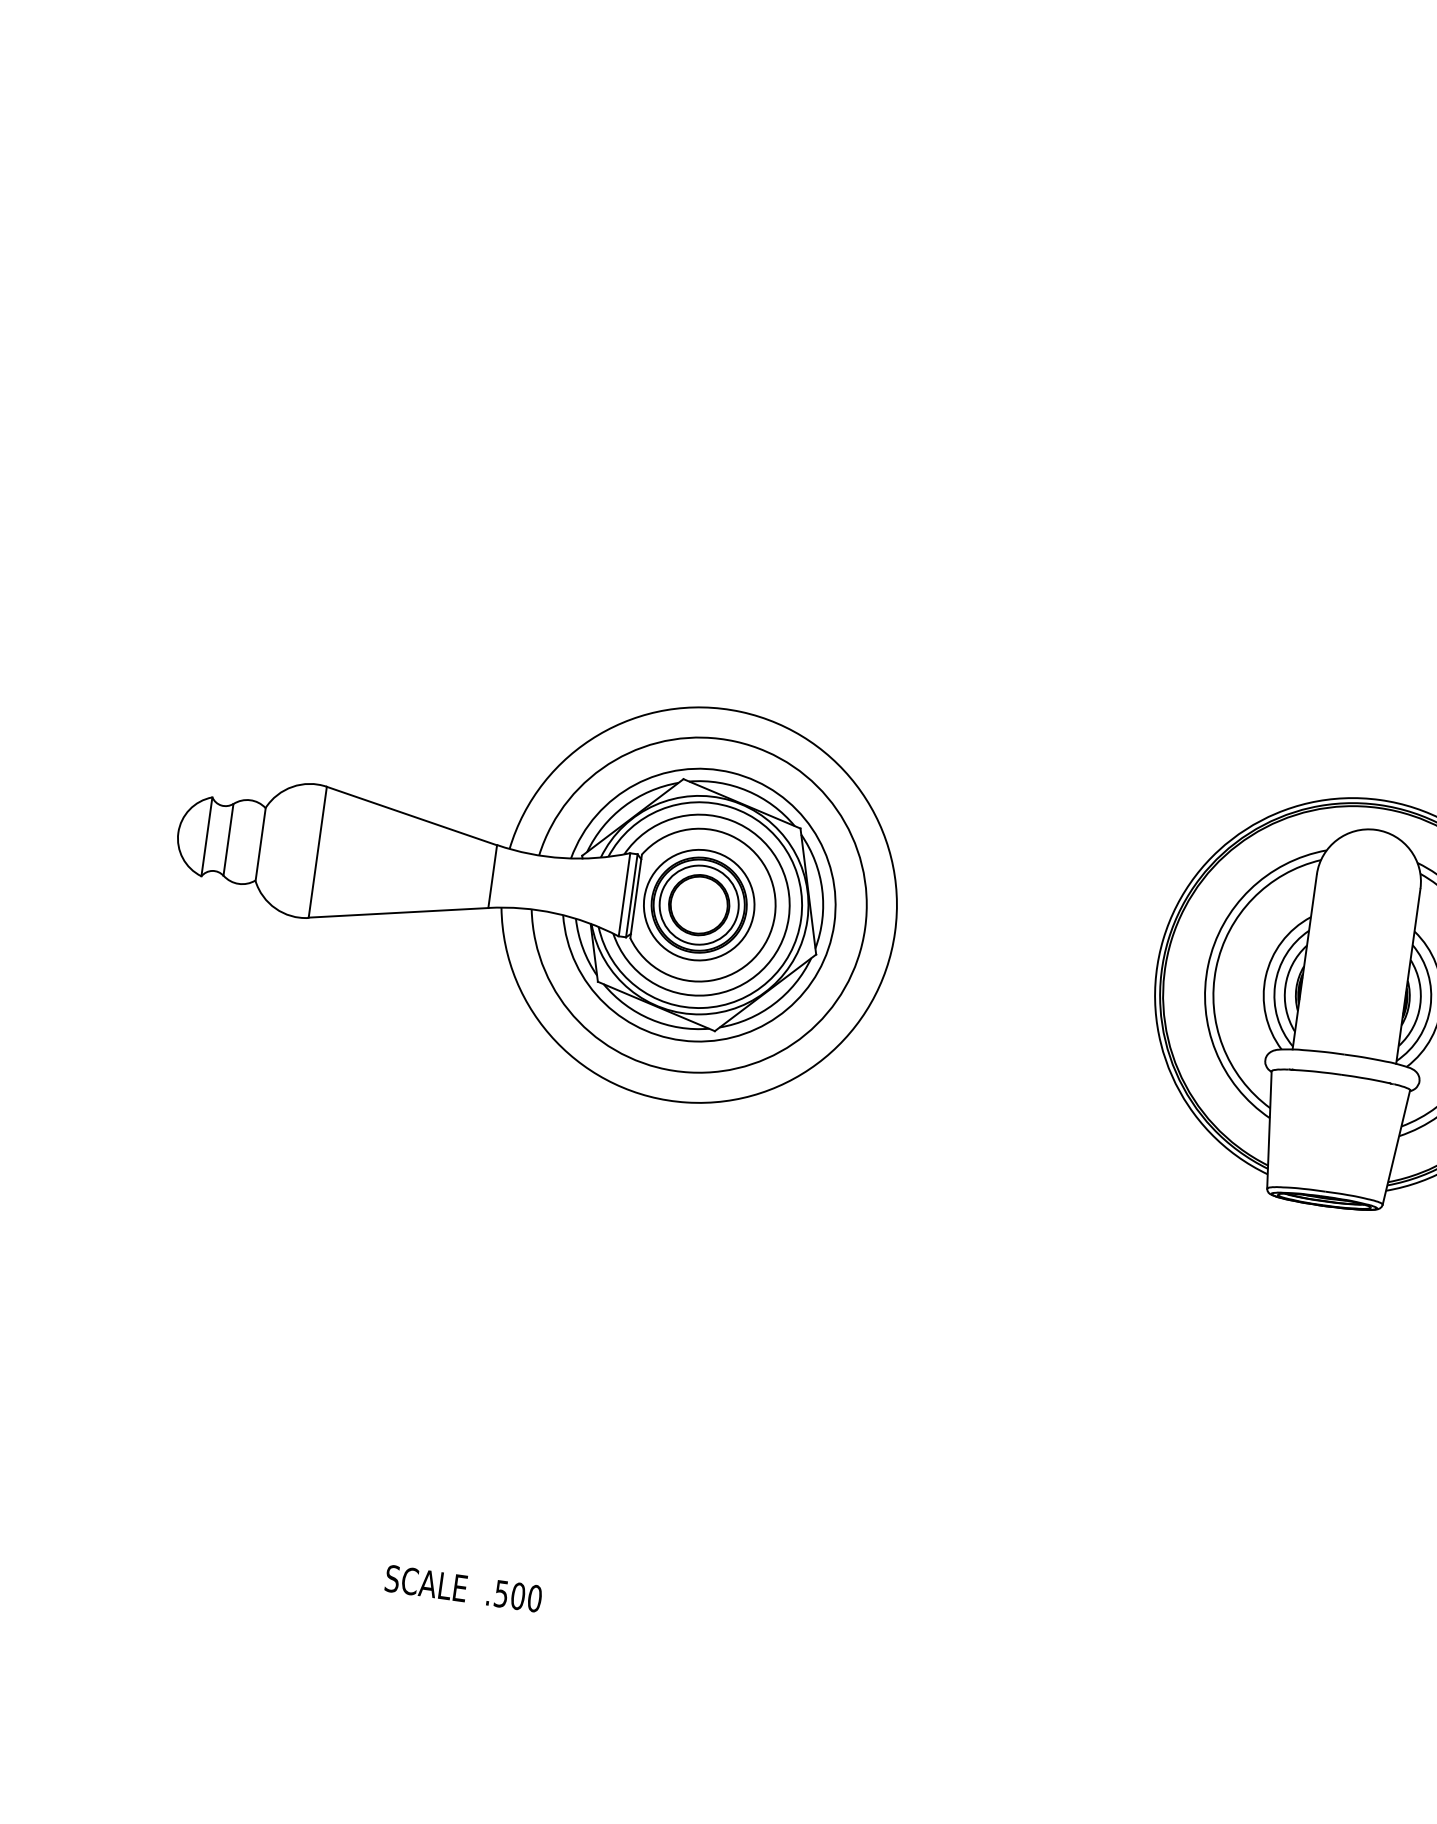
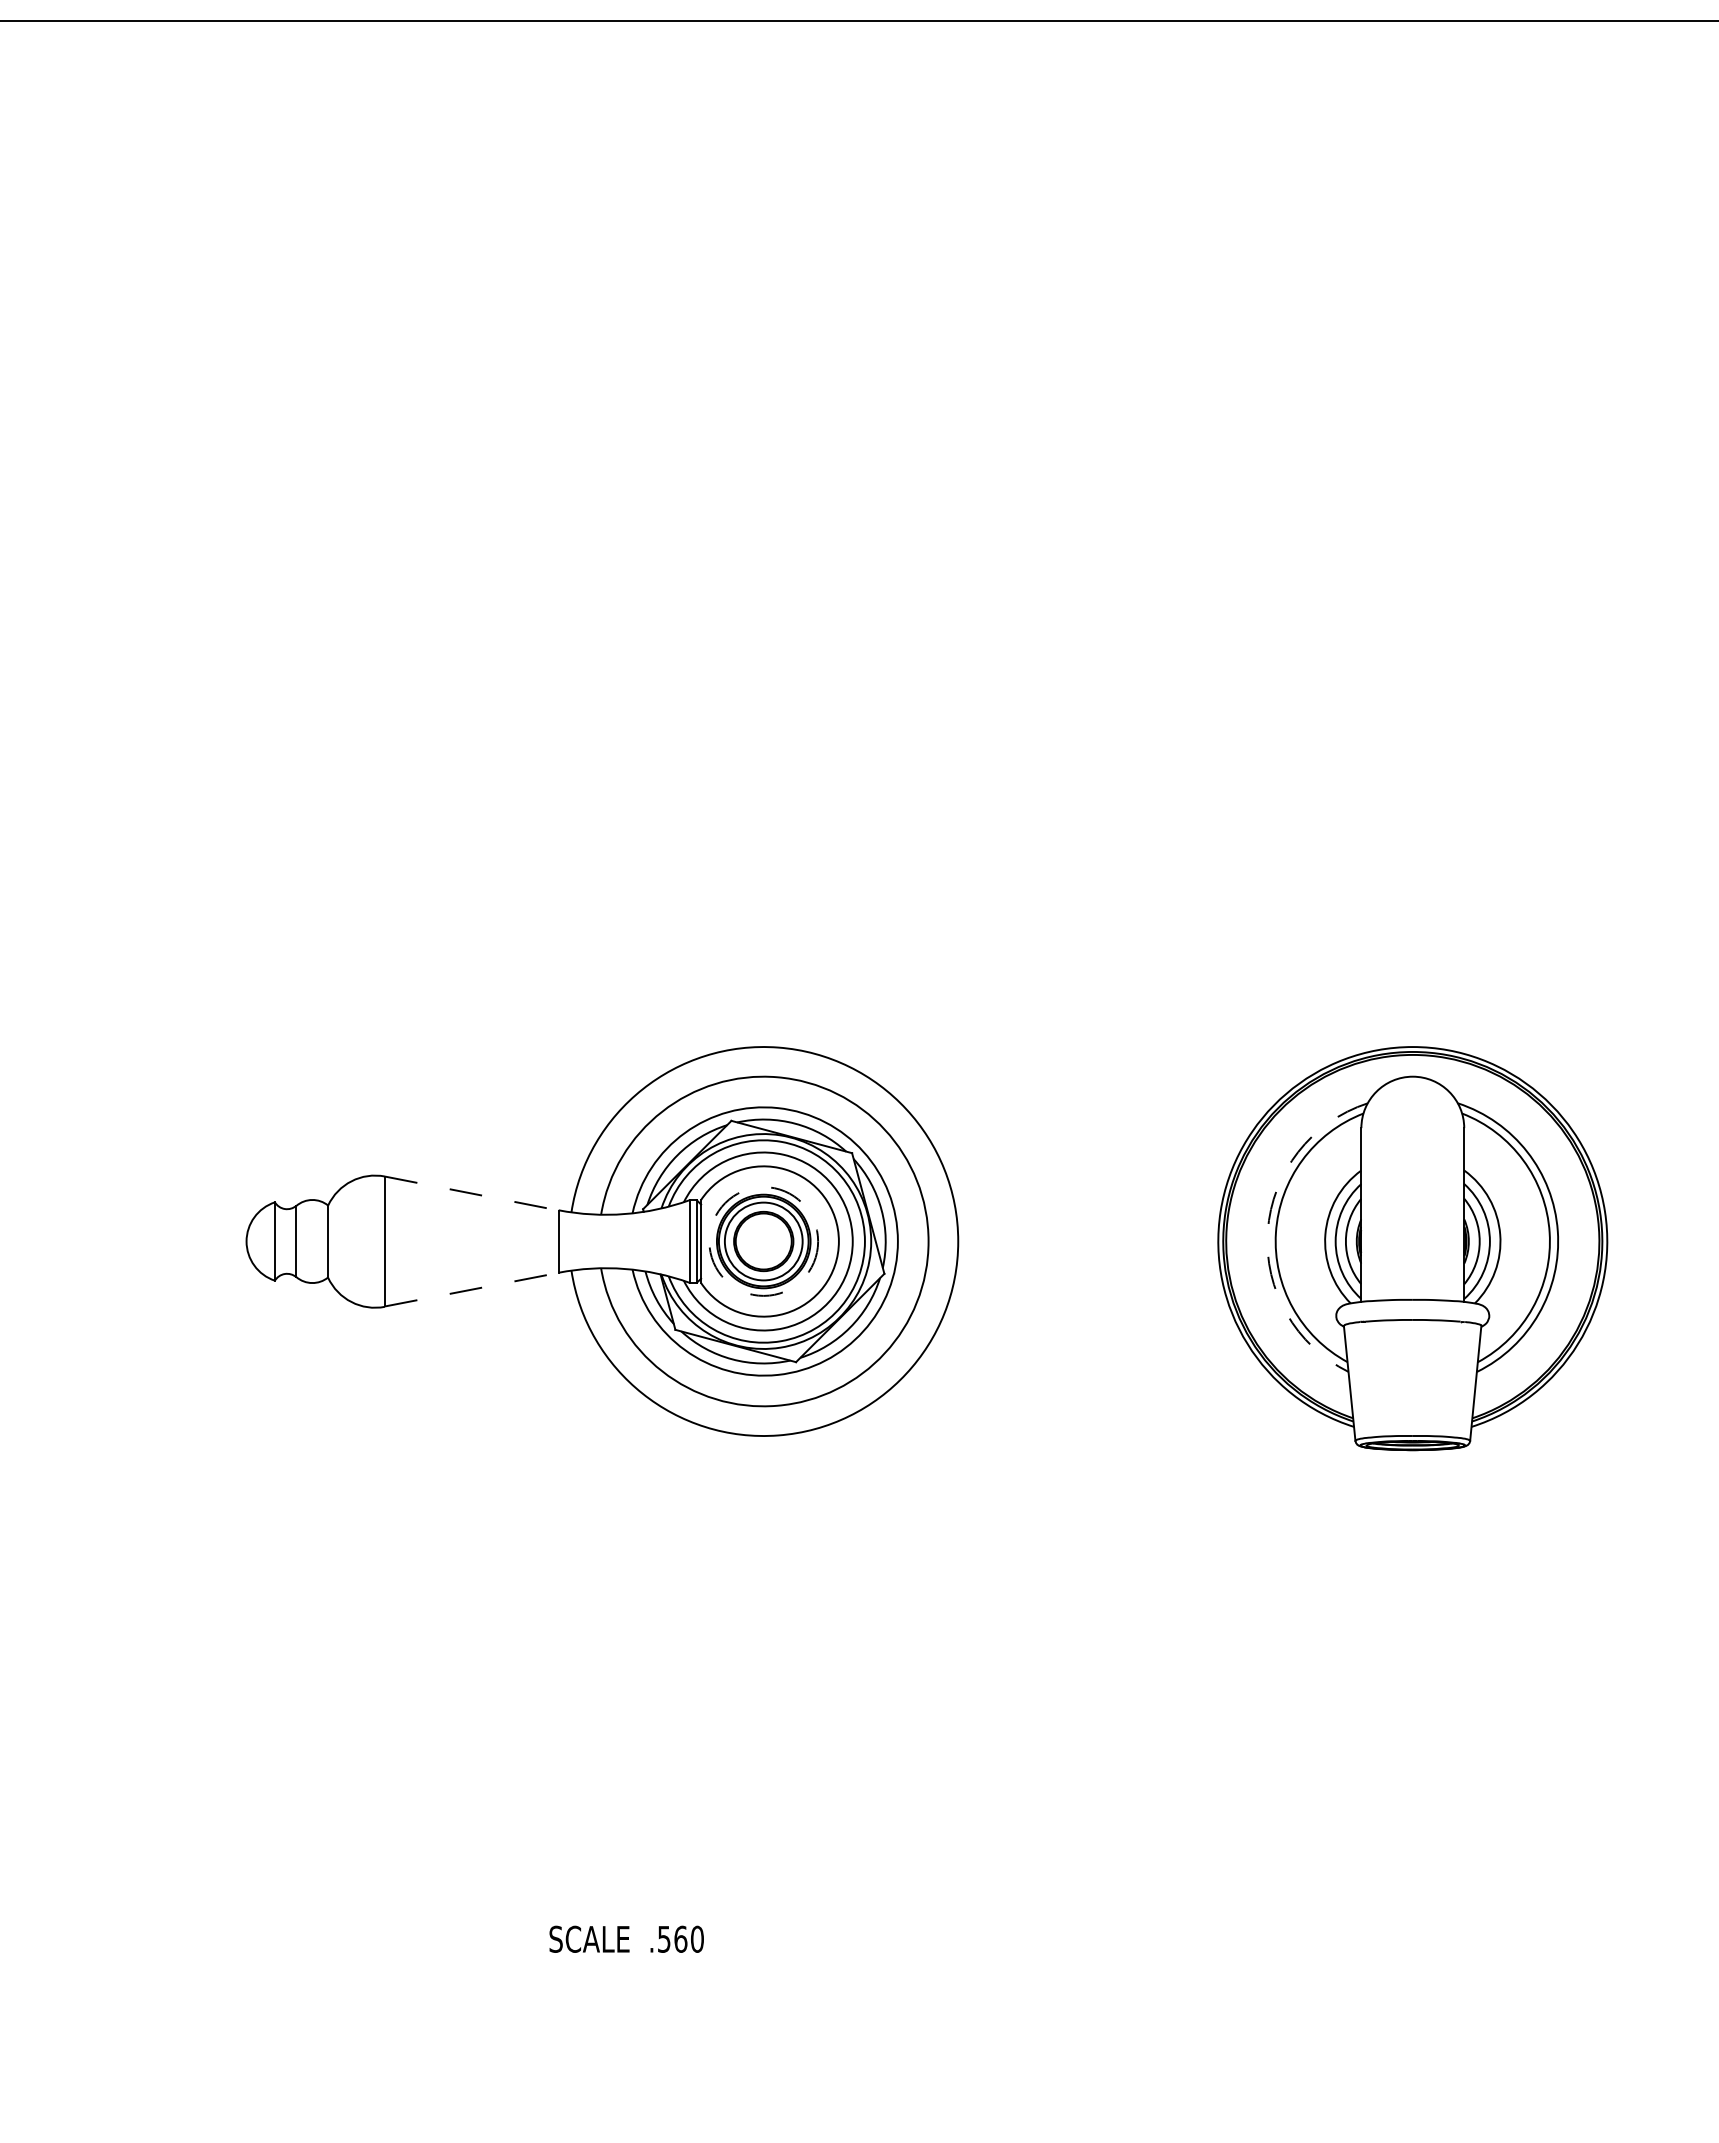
line: (411, 815) -> (471, 1193), solid -> dashed
circle: (698, 905) -> (763, 1241), solid -> dashed
line: (399, 912) -> (472, 1289), solid -> dashed
arc: (1207, 965) -> (1267, 1231), solid -> dashed
text: (517, 1595) -> (680, 1938), .500 -> .560

